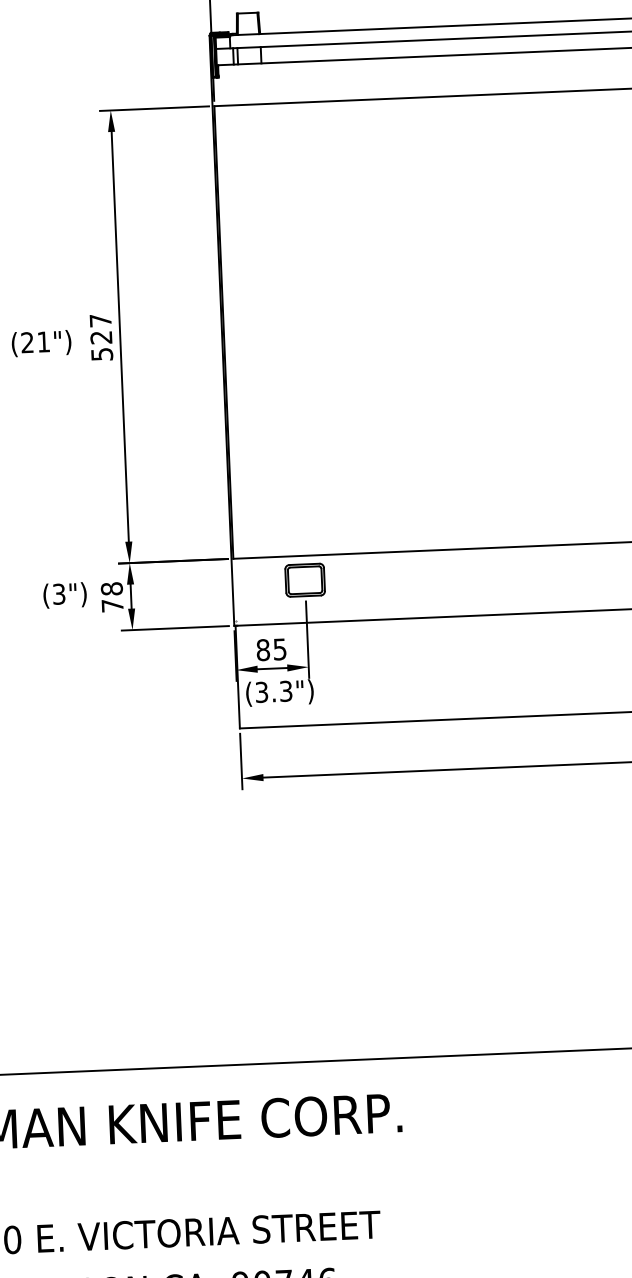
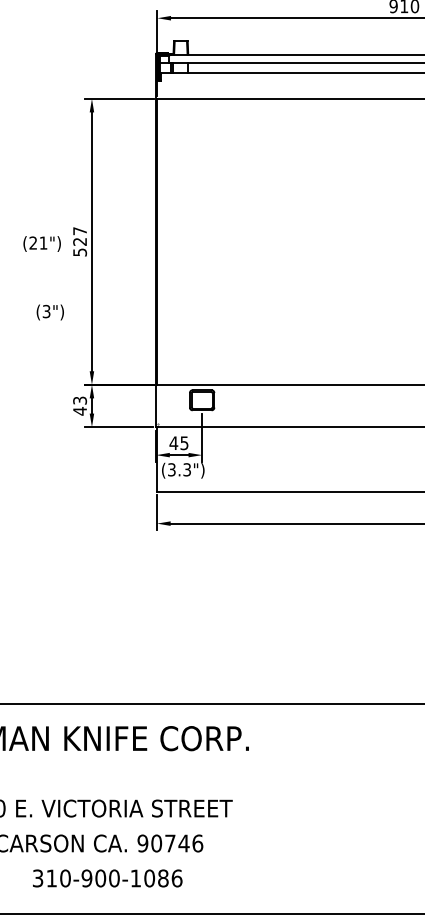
text: (63, 595) -> (49, 312), moved
text: (111, 596) -> (79, 405), 78 -> 43
text: (262, 650) -> (173, 443), 85 -> 45

